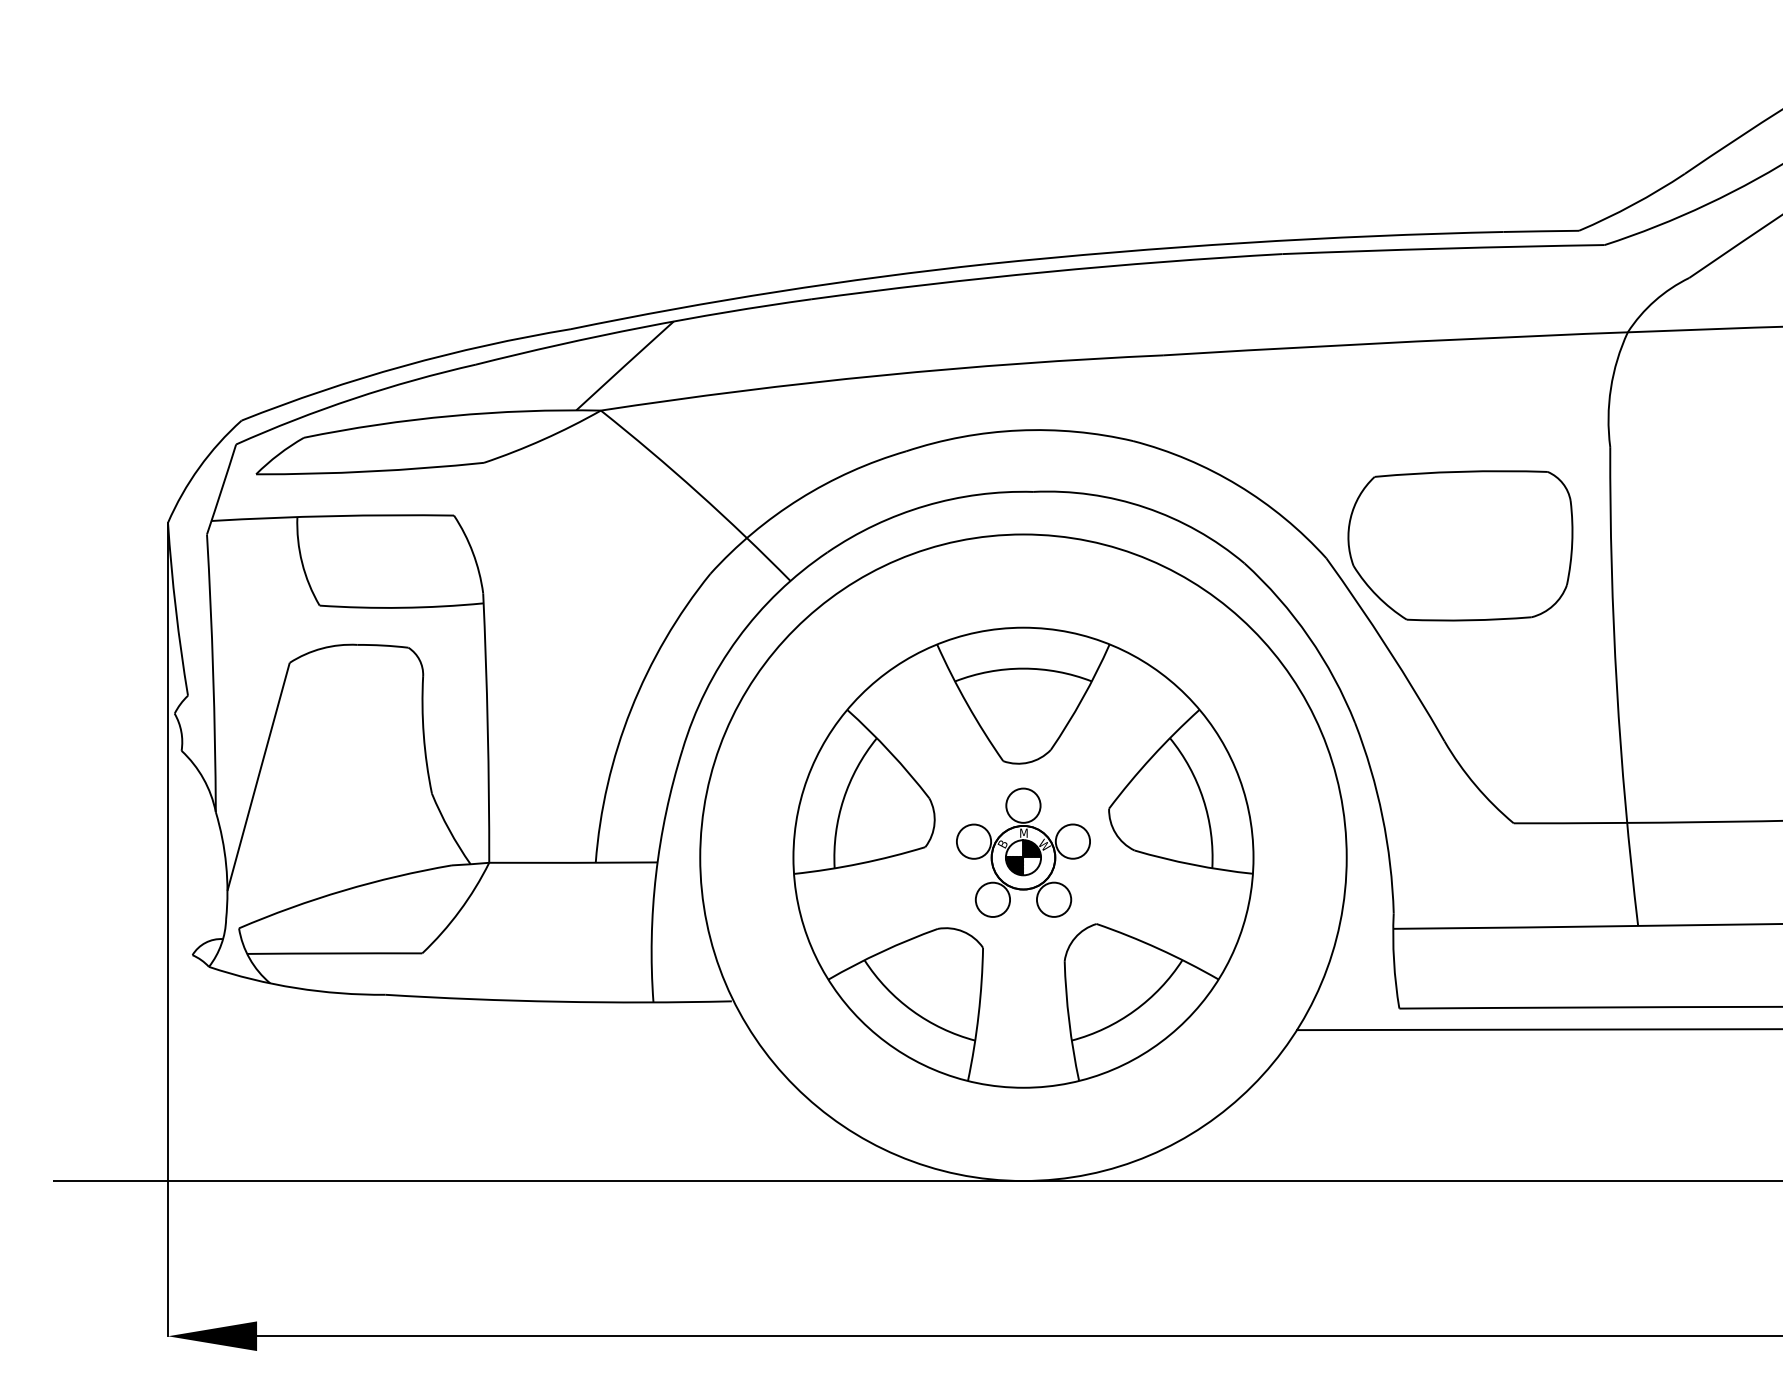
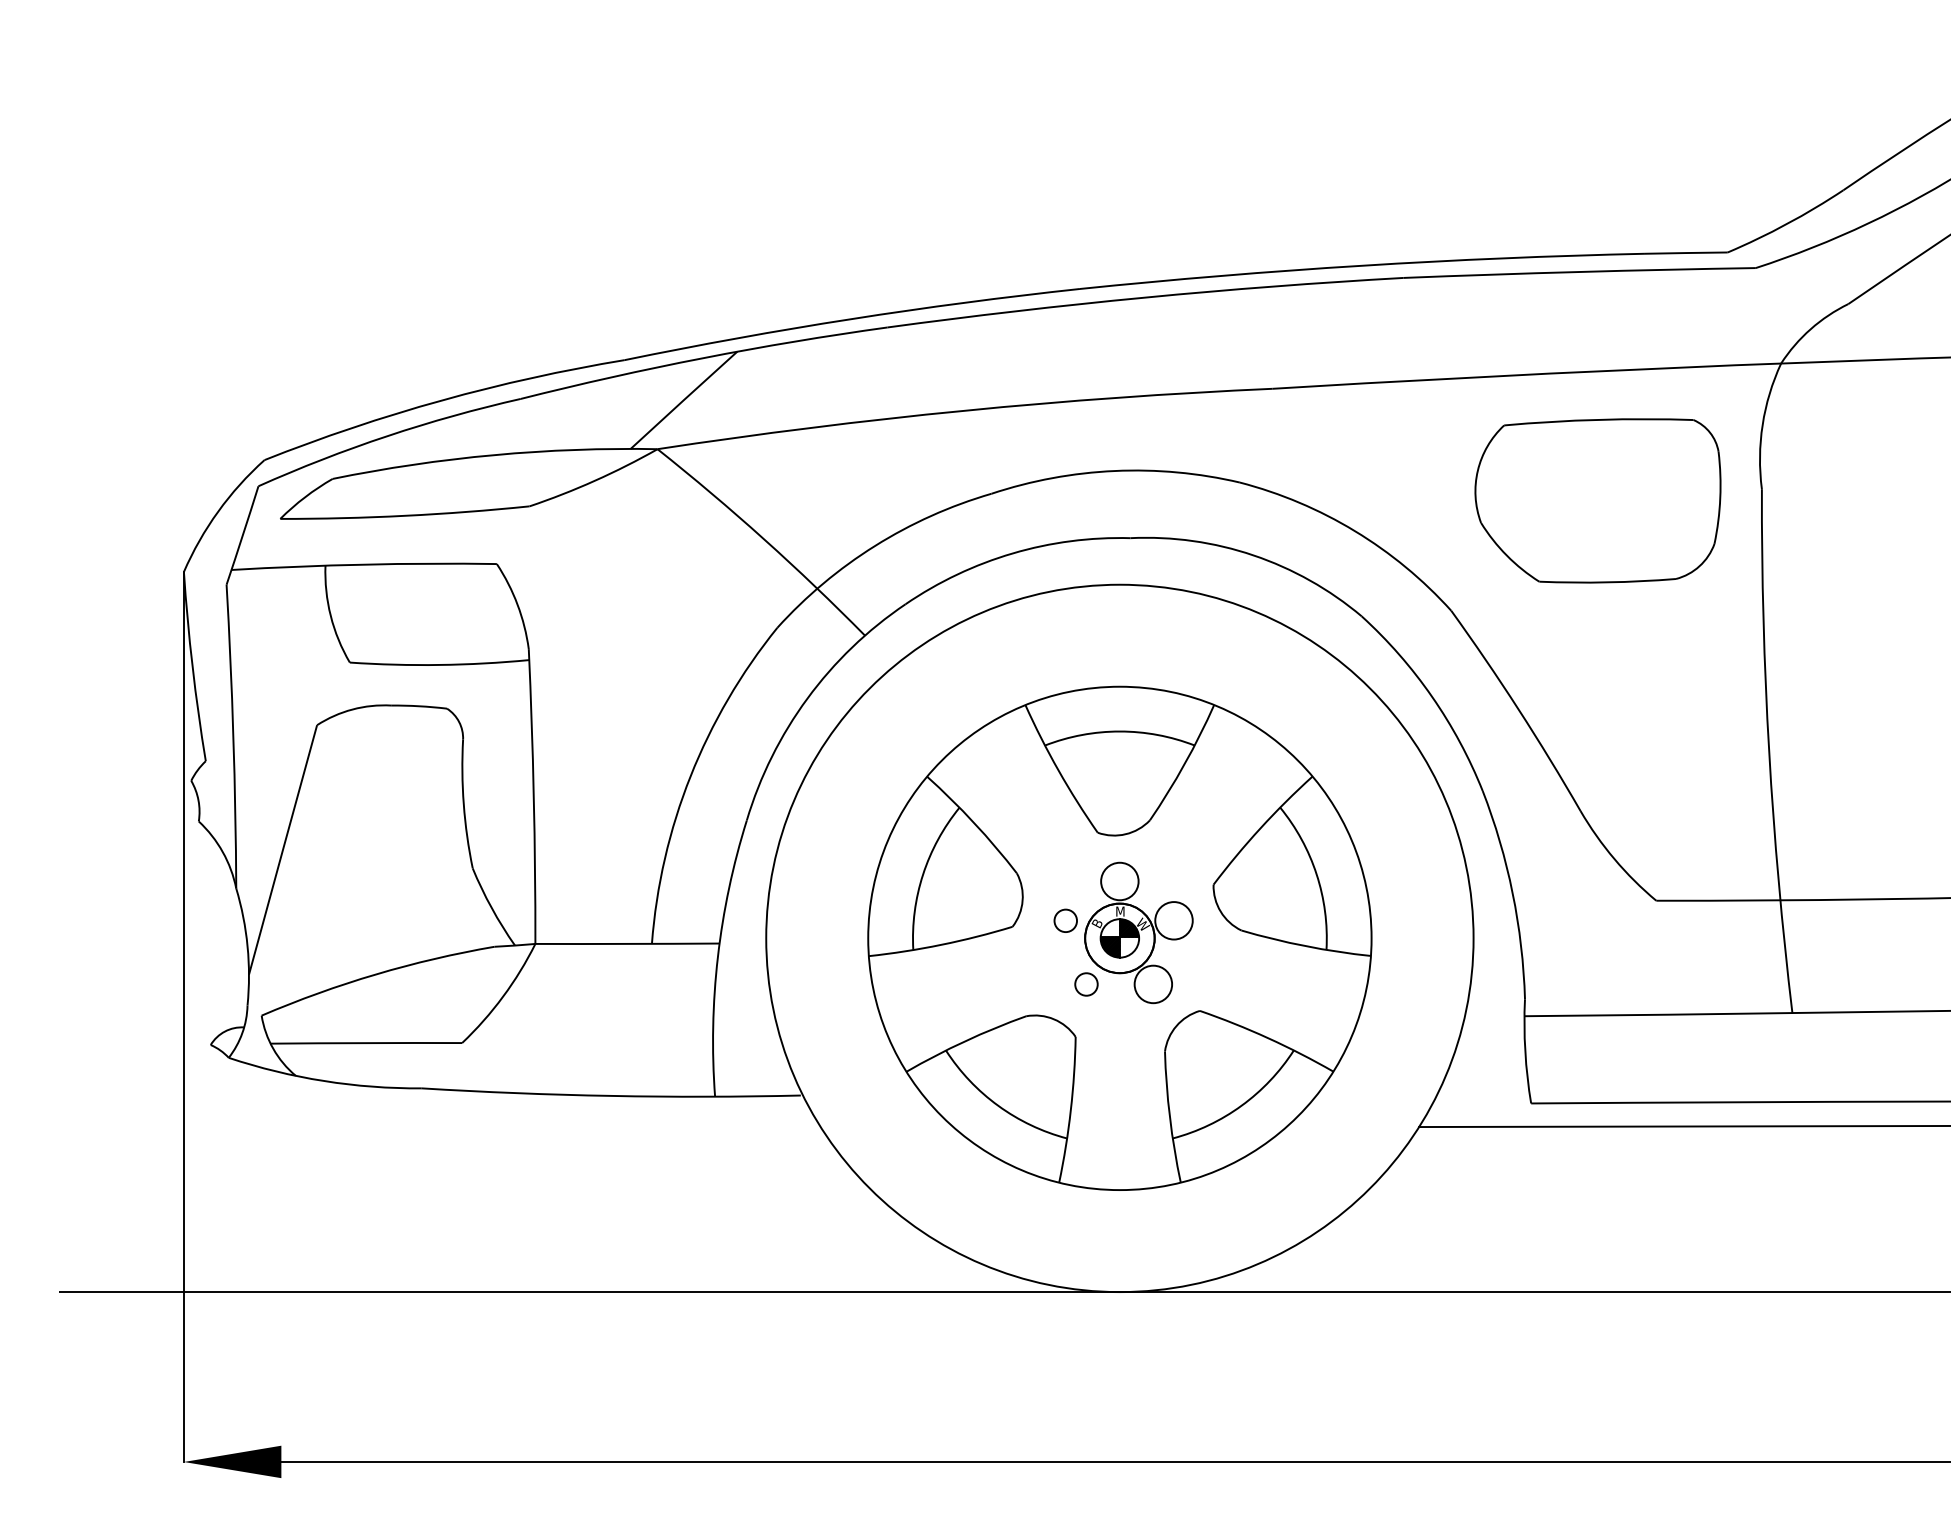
part: (1460, 545) -> (1598, 500), moved
circle: (973, 841) -> (1065, 920), size x0.6
circle: (992, 899) -> (1086, 984), size x0.6

